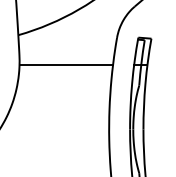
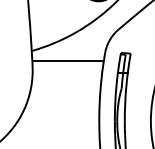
line: (66, 65) -> (67, 61), moved

